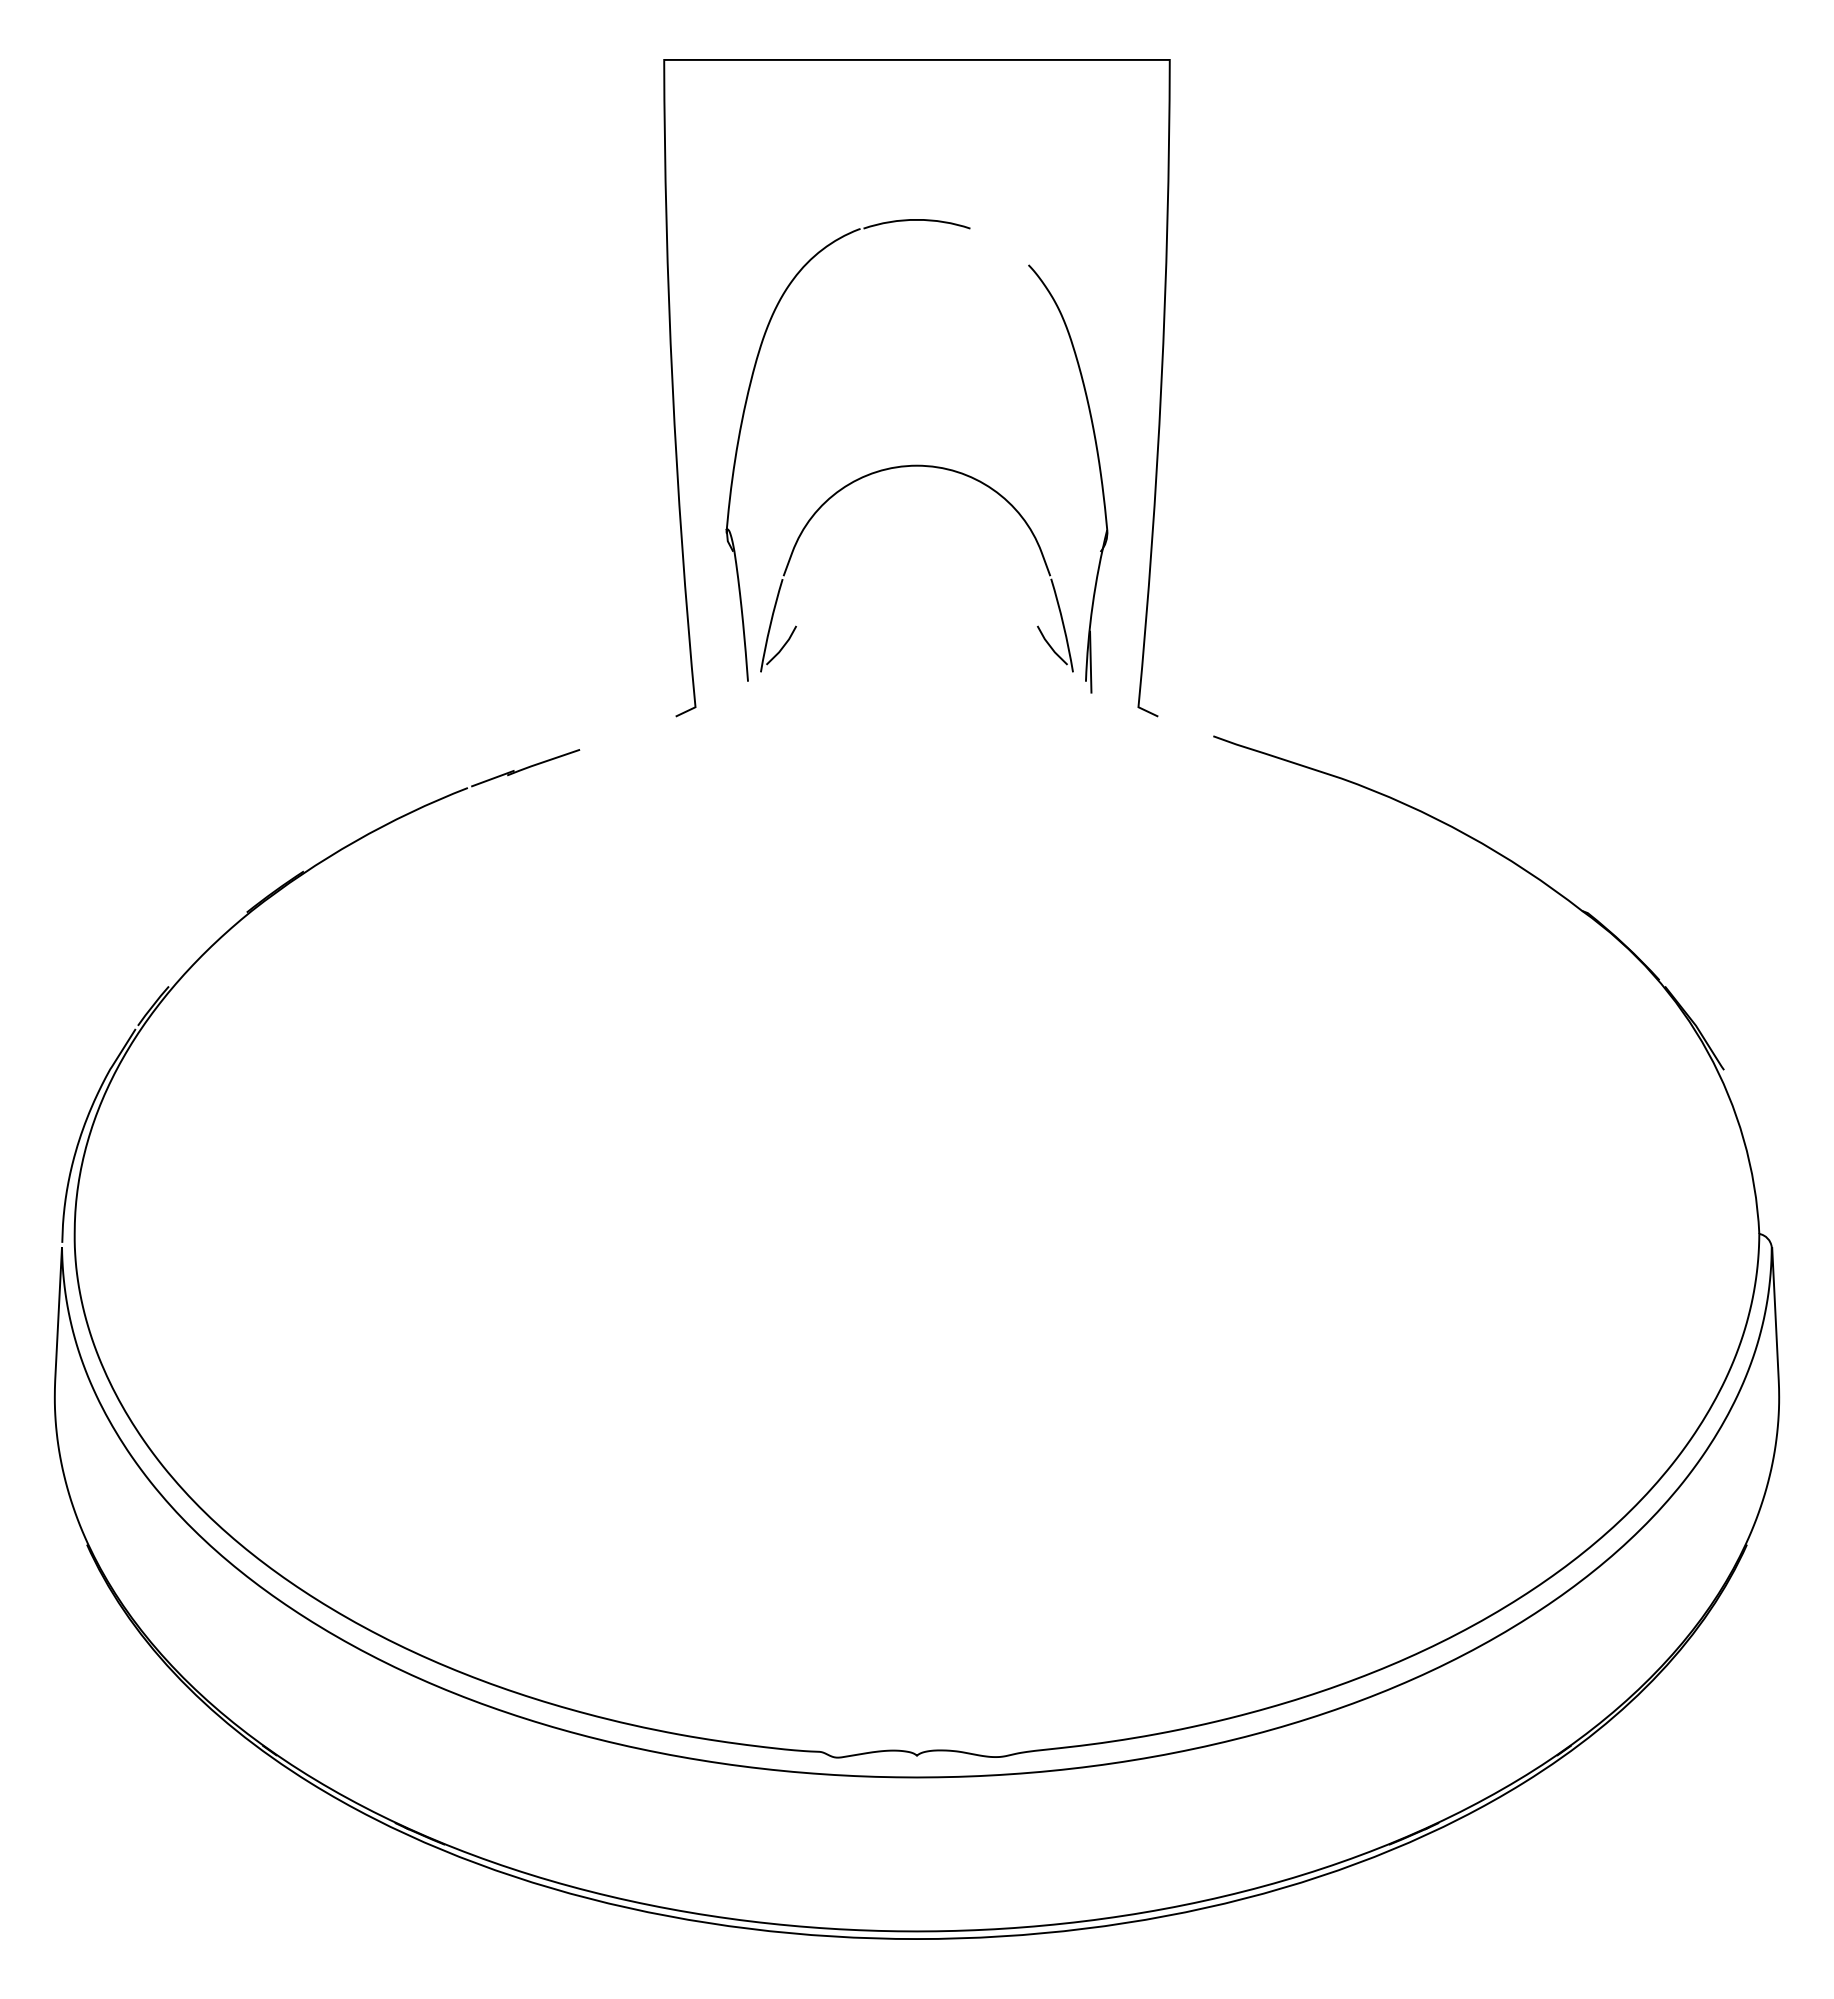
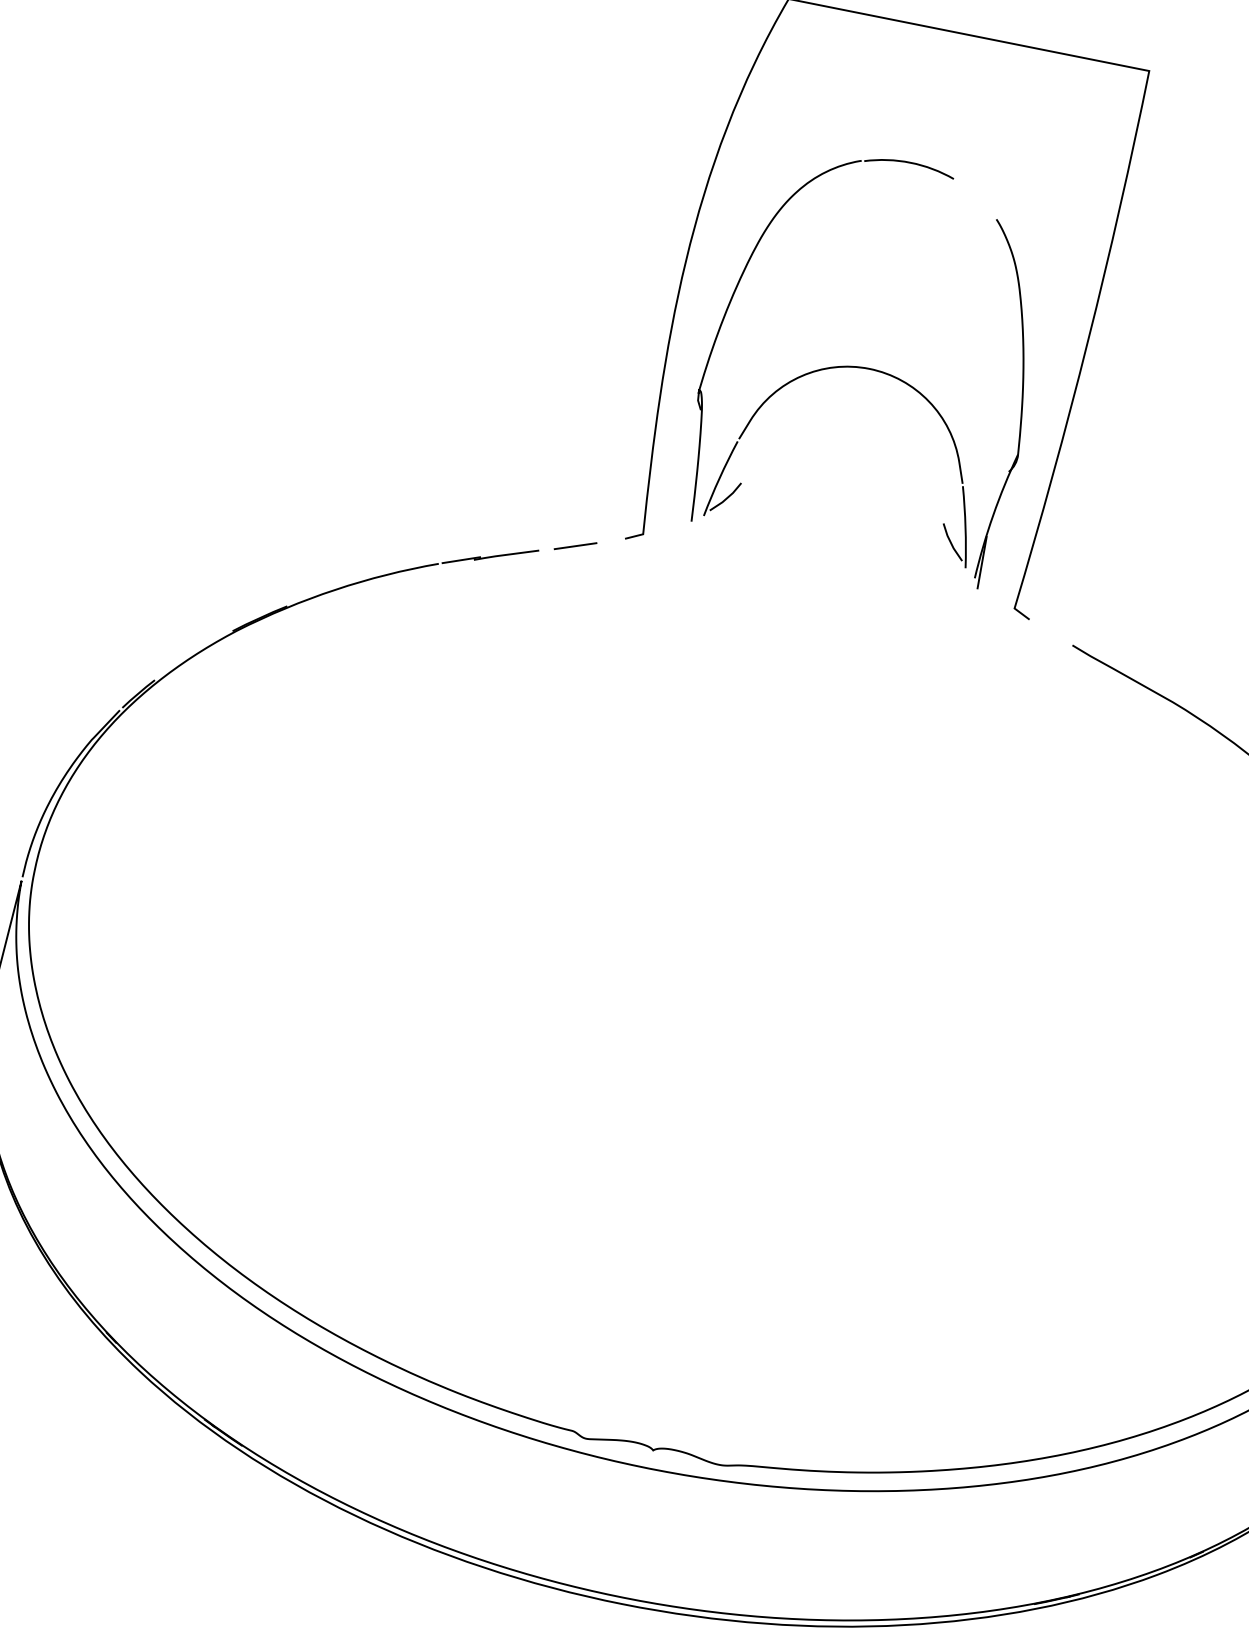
line: (620, 736) -> (575, 546), added

